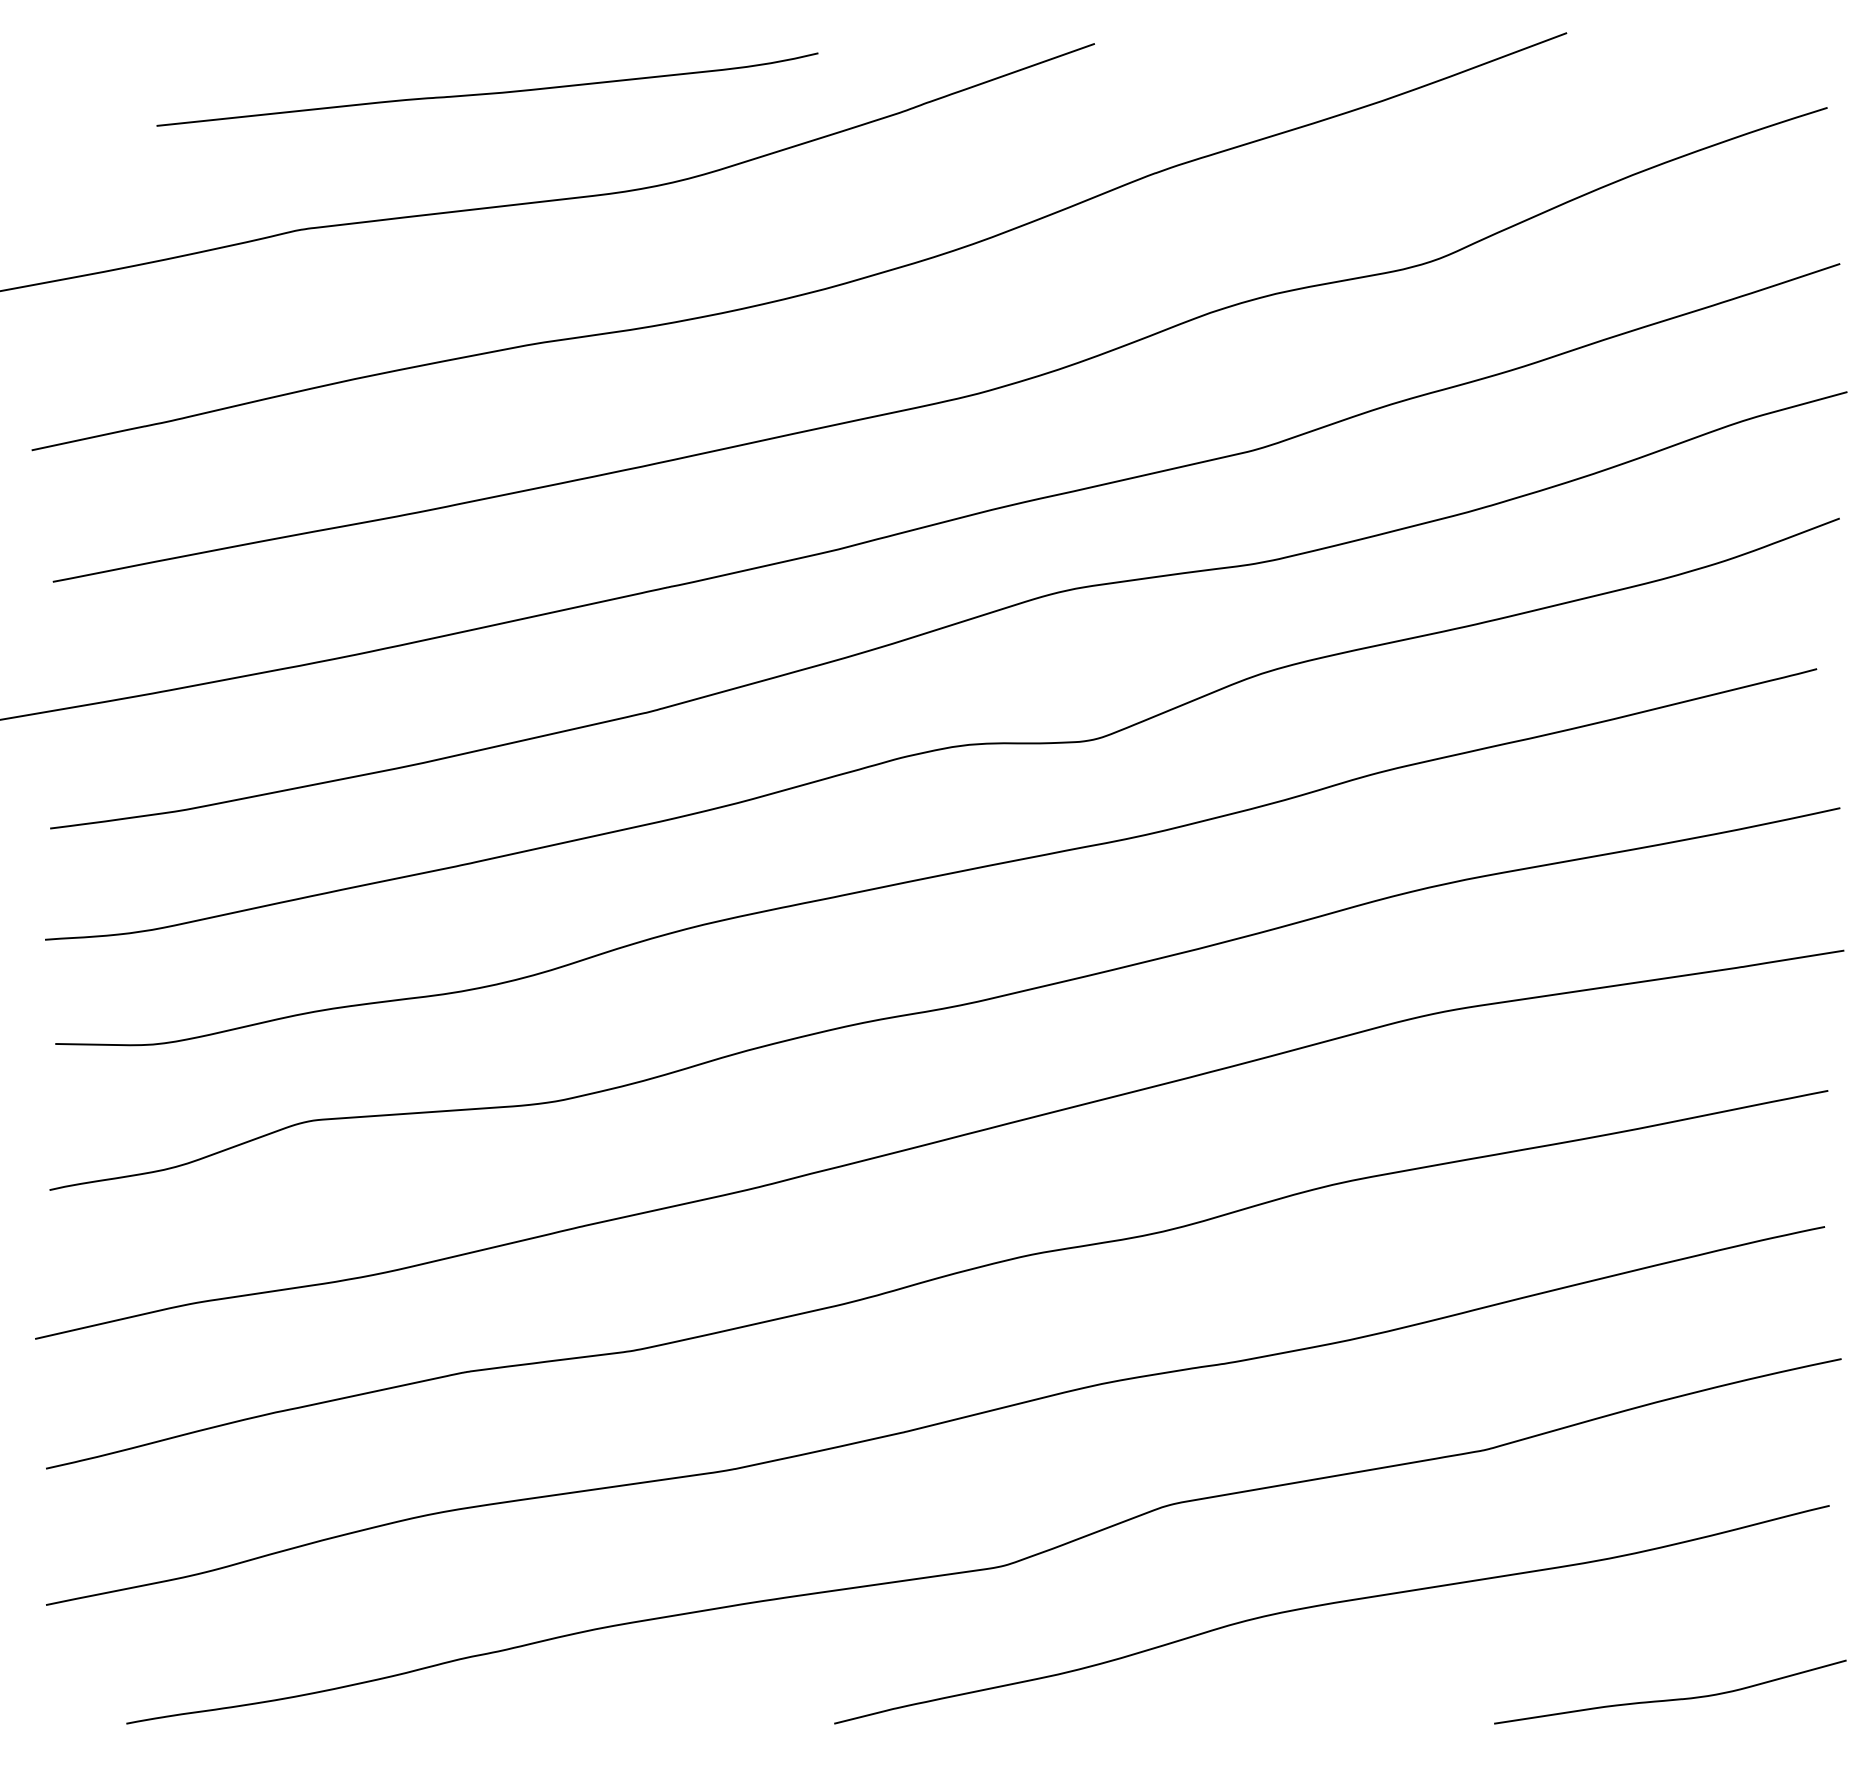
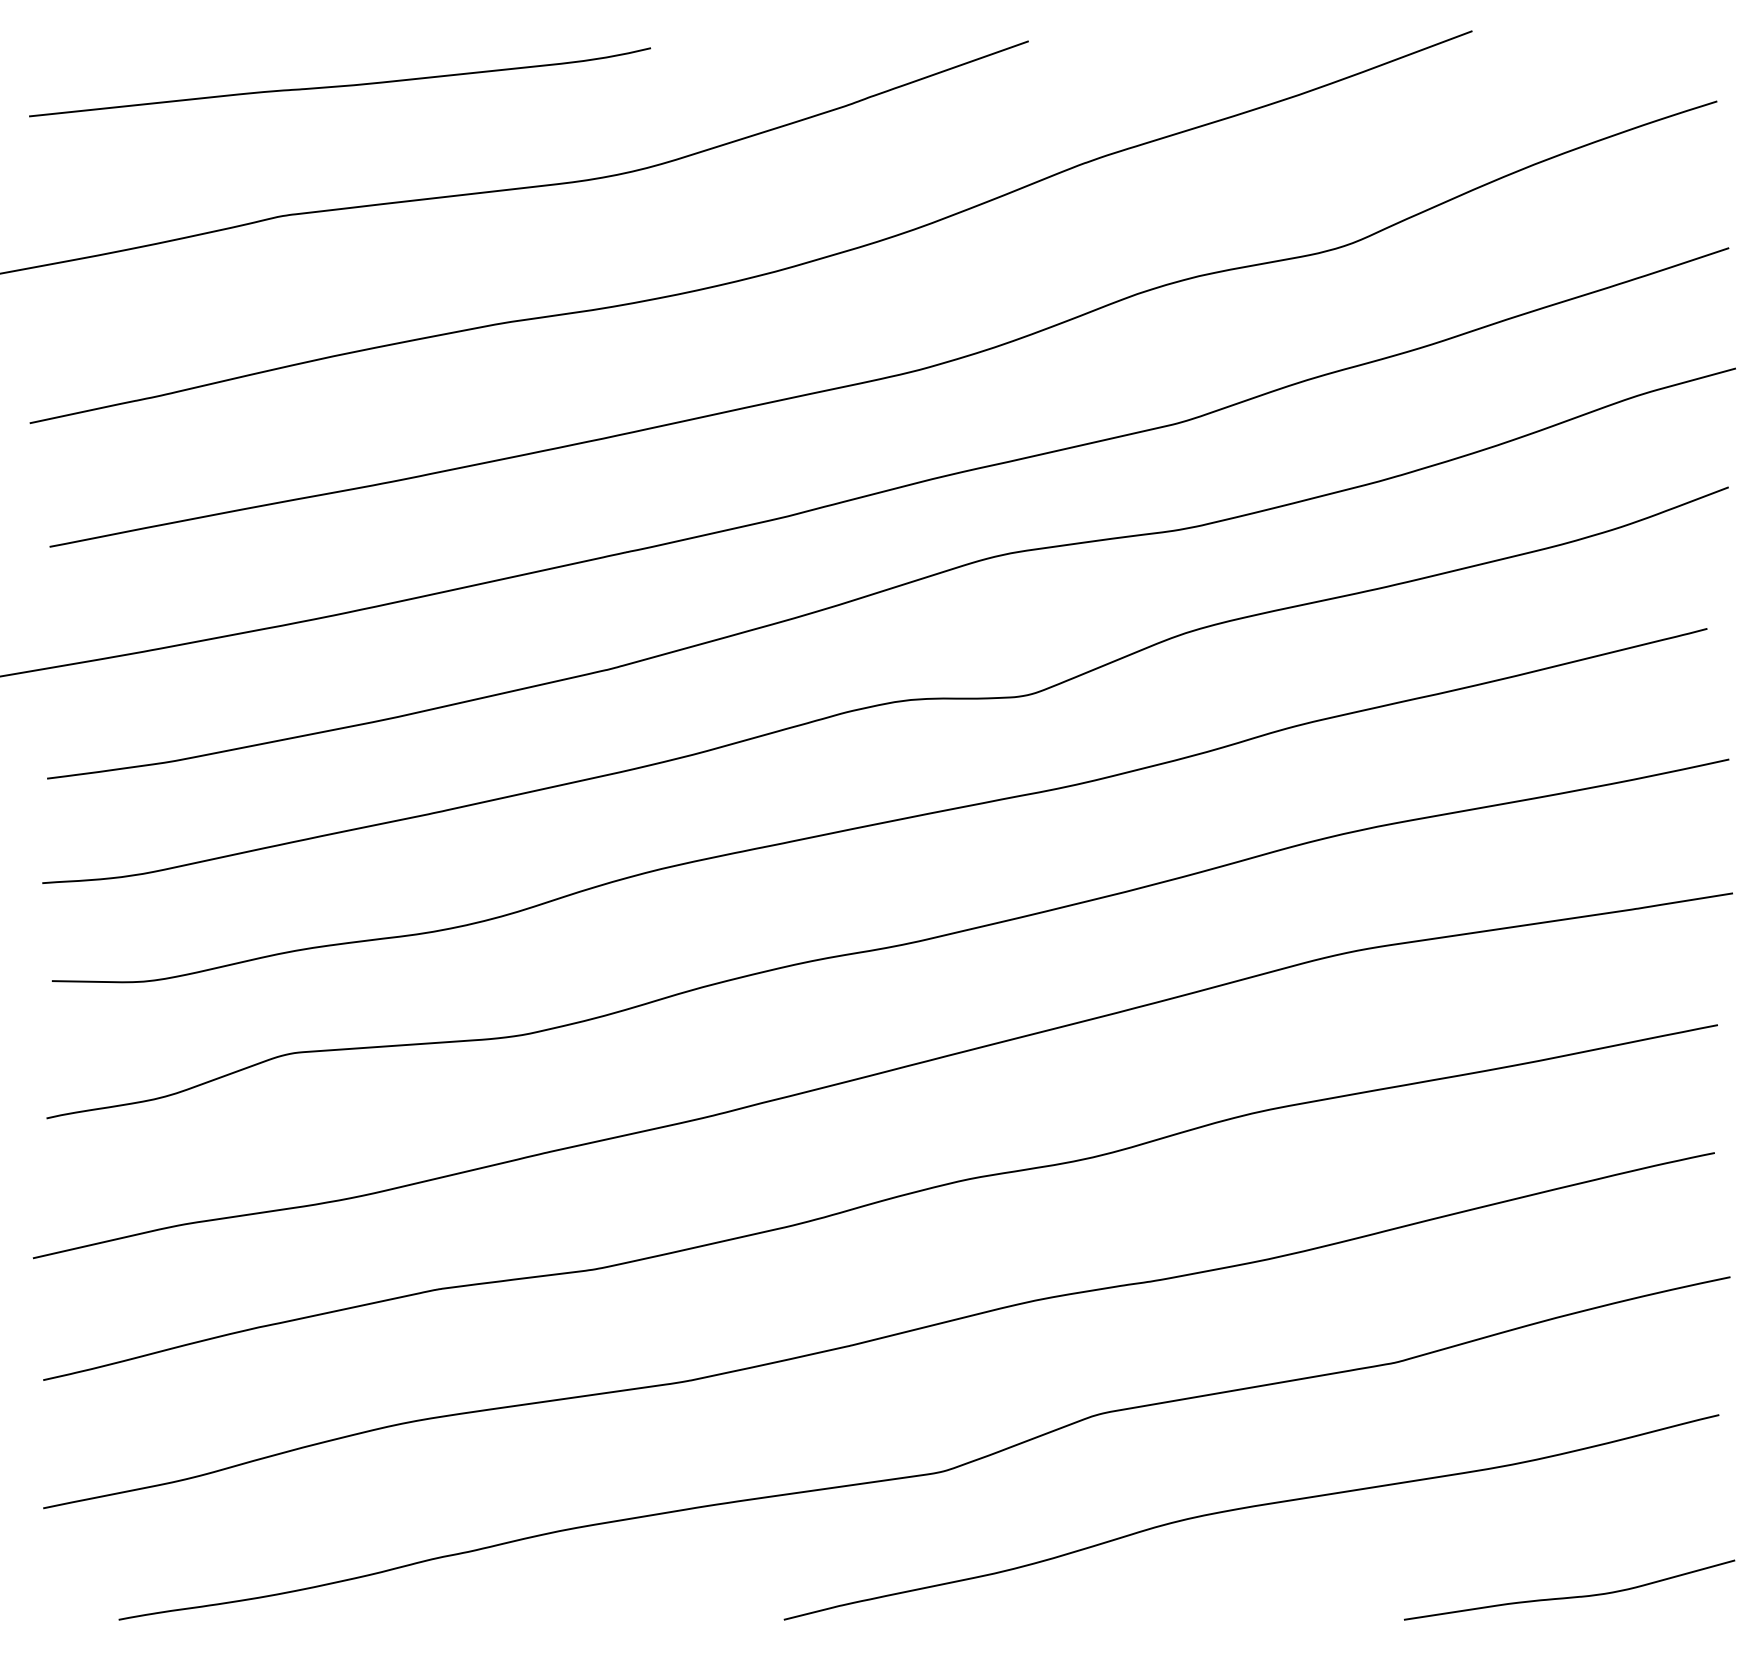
curve: (486, 93) -> (339, 85), moved

